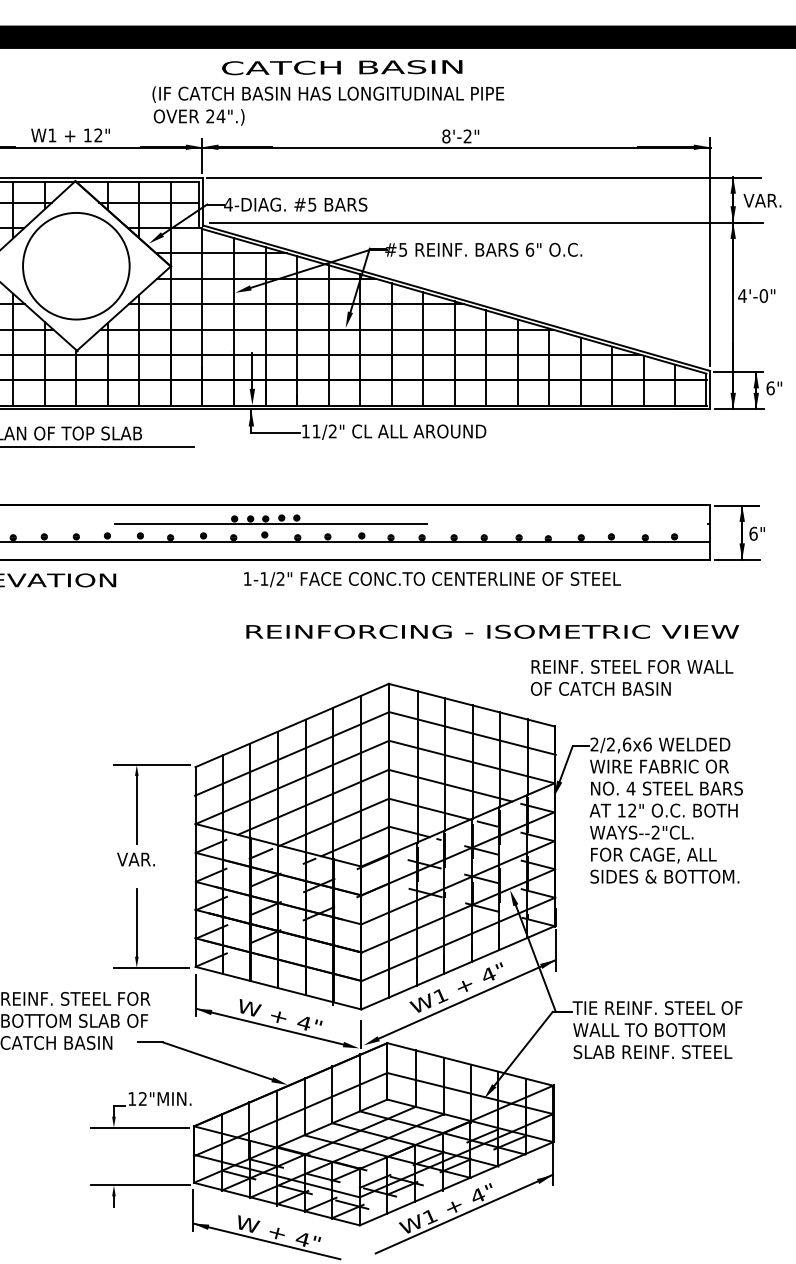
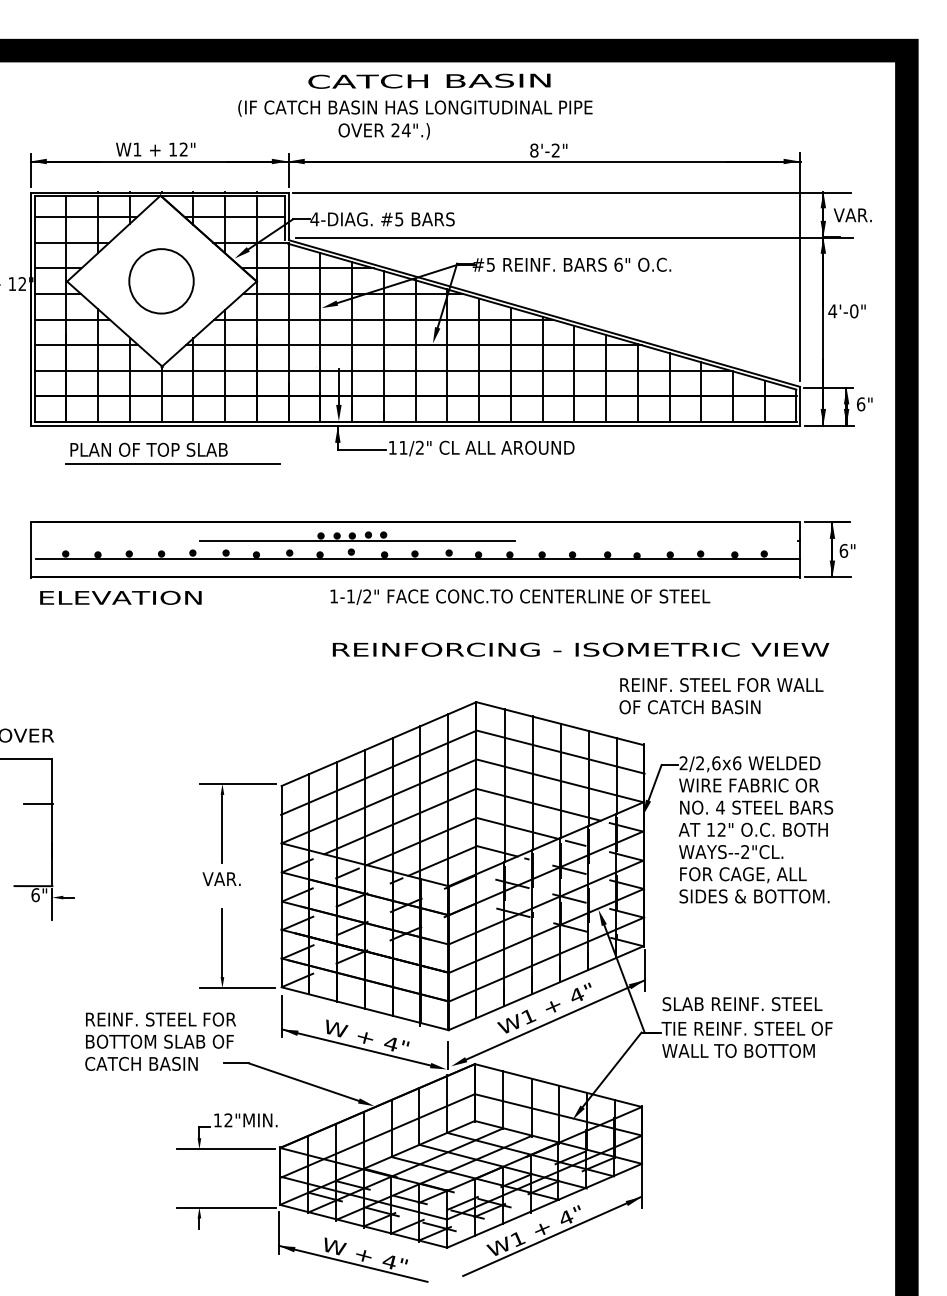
text: (198, 117) -> (383, 131), moved
circle: (76, 266) -> (161, 281), size x0.6
text: (652, 1052) -> (742, 1004), moved

